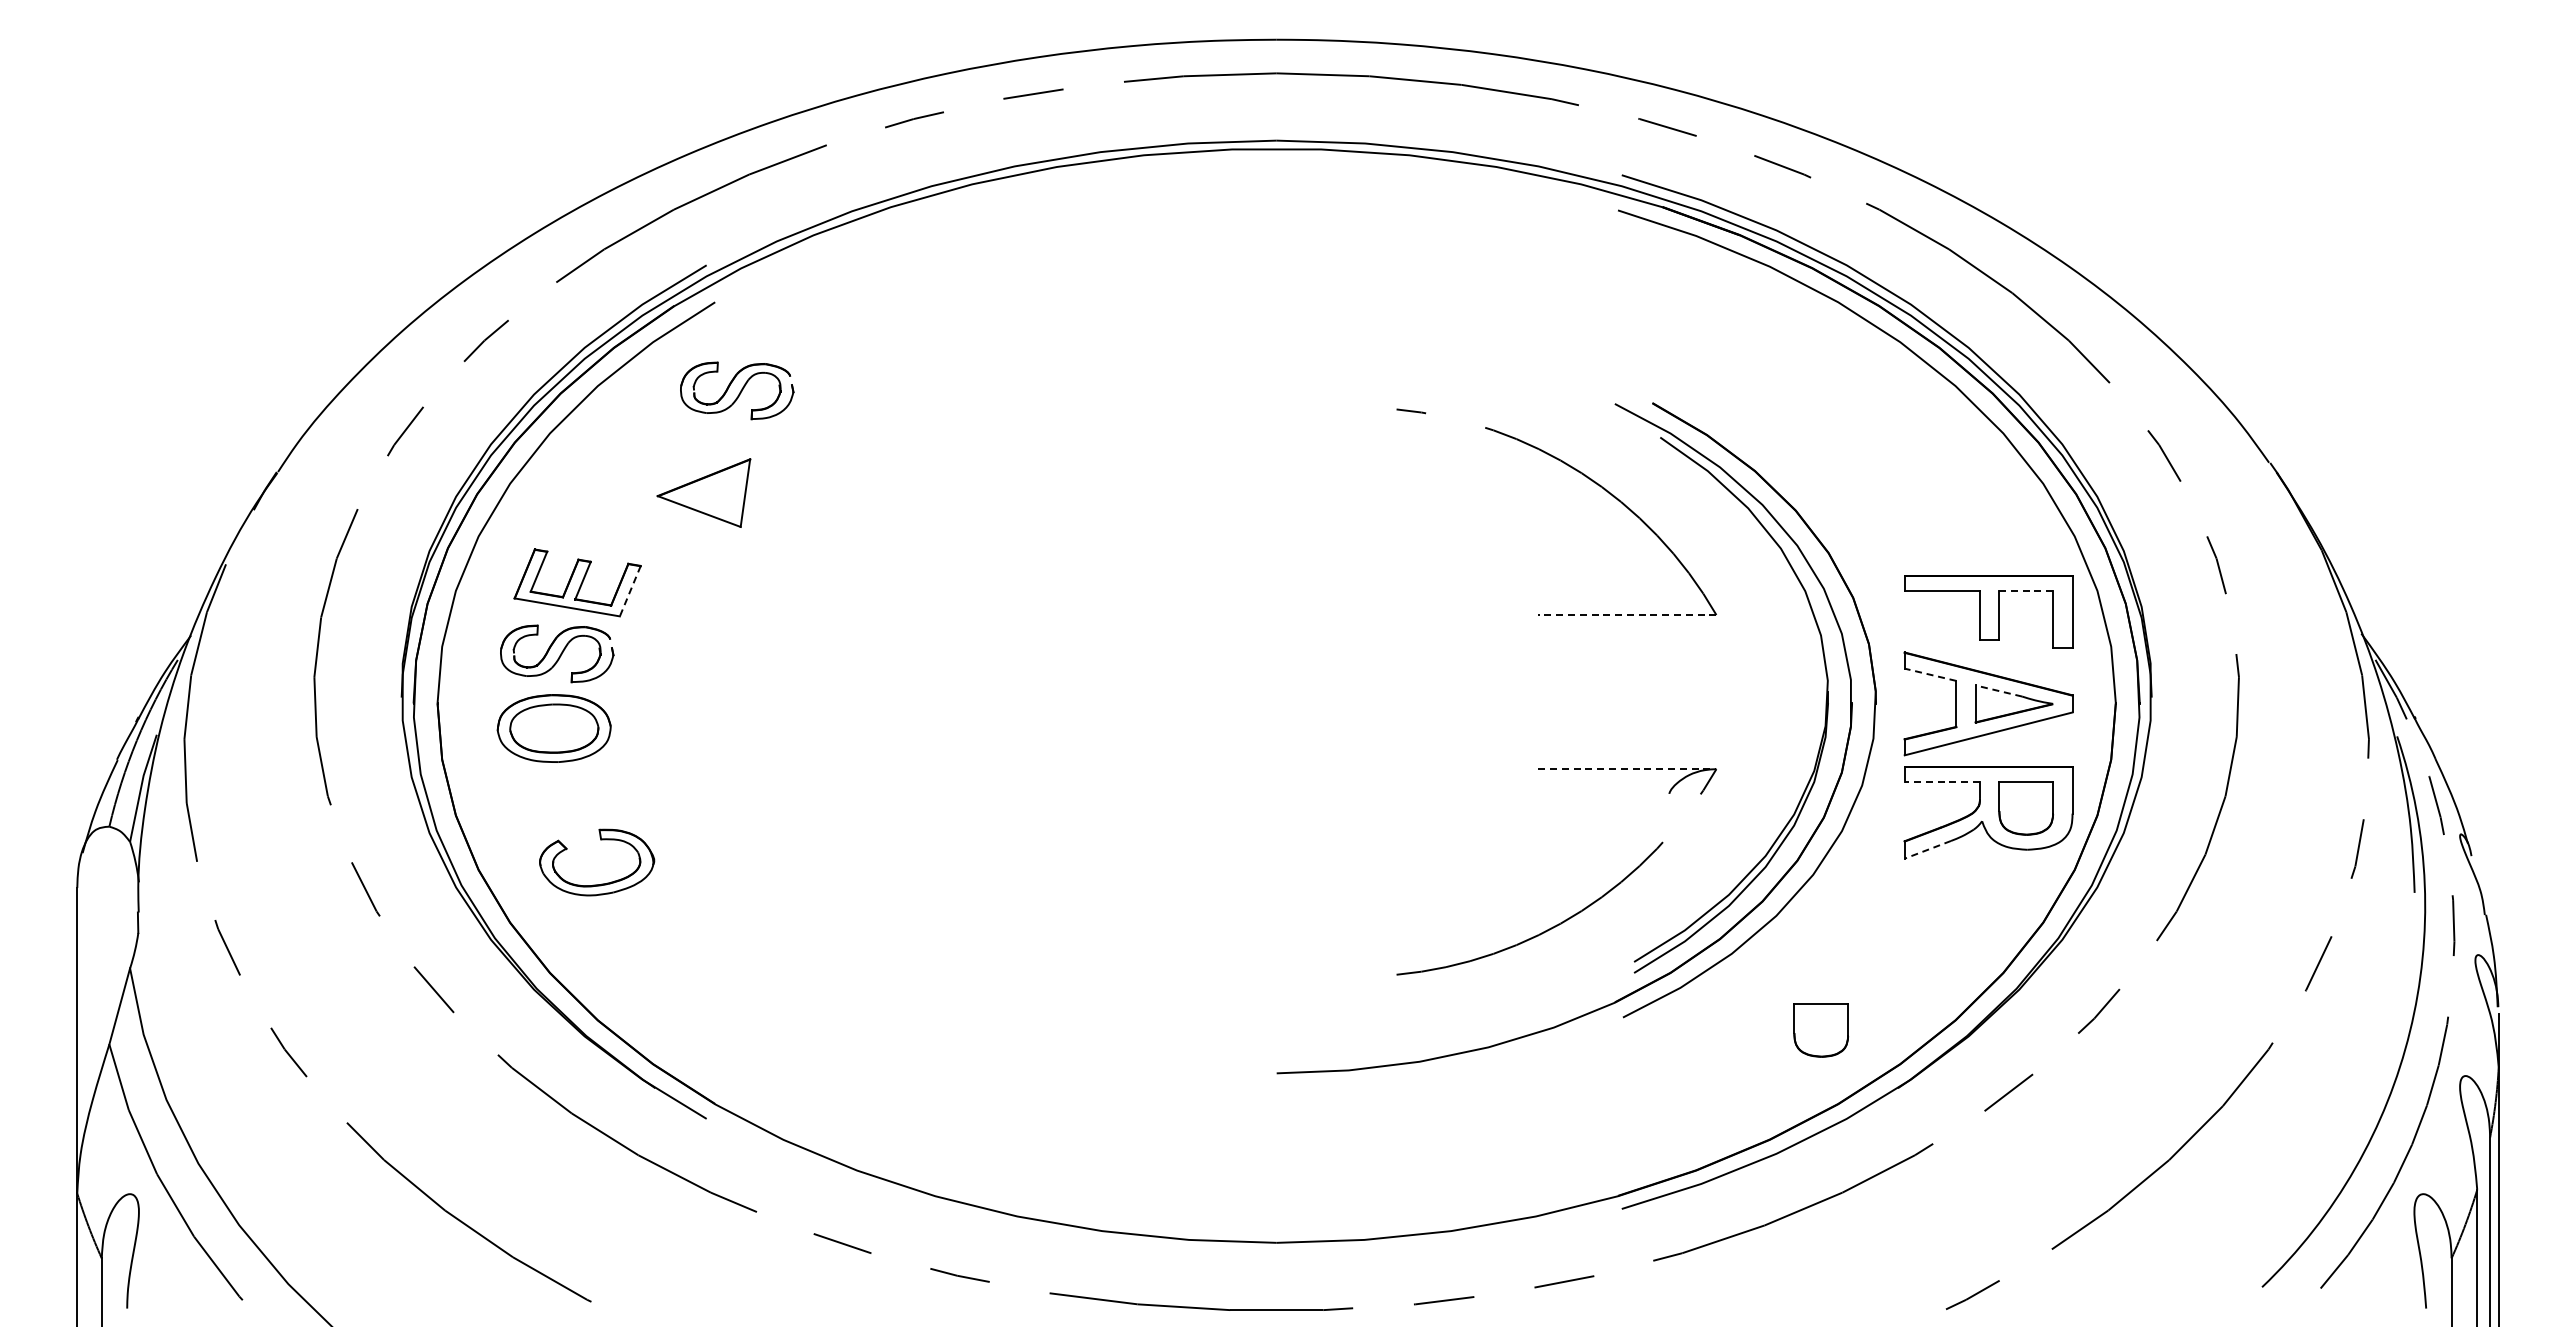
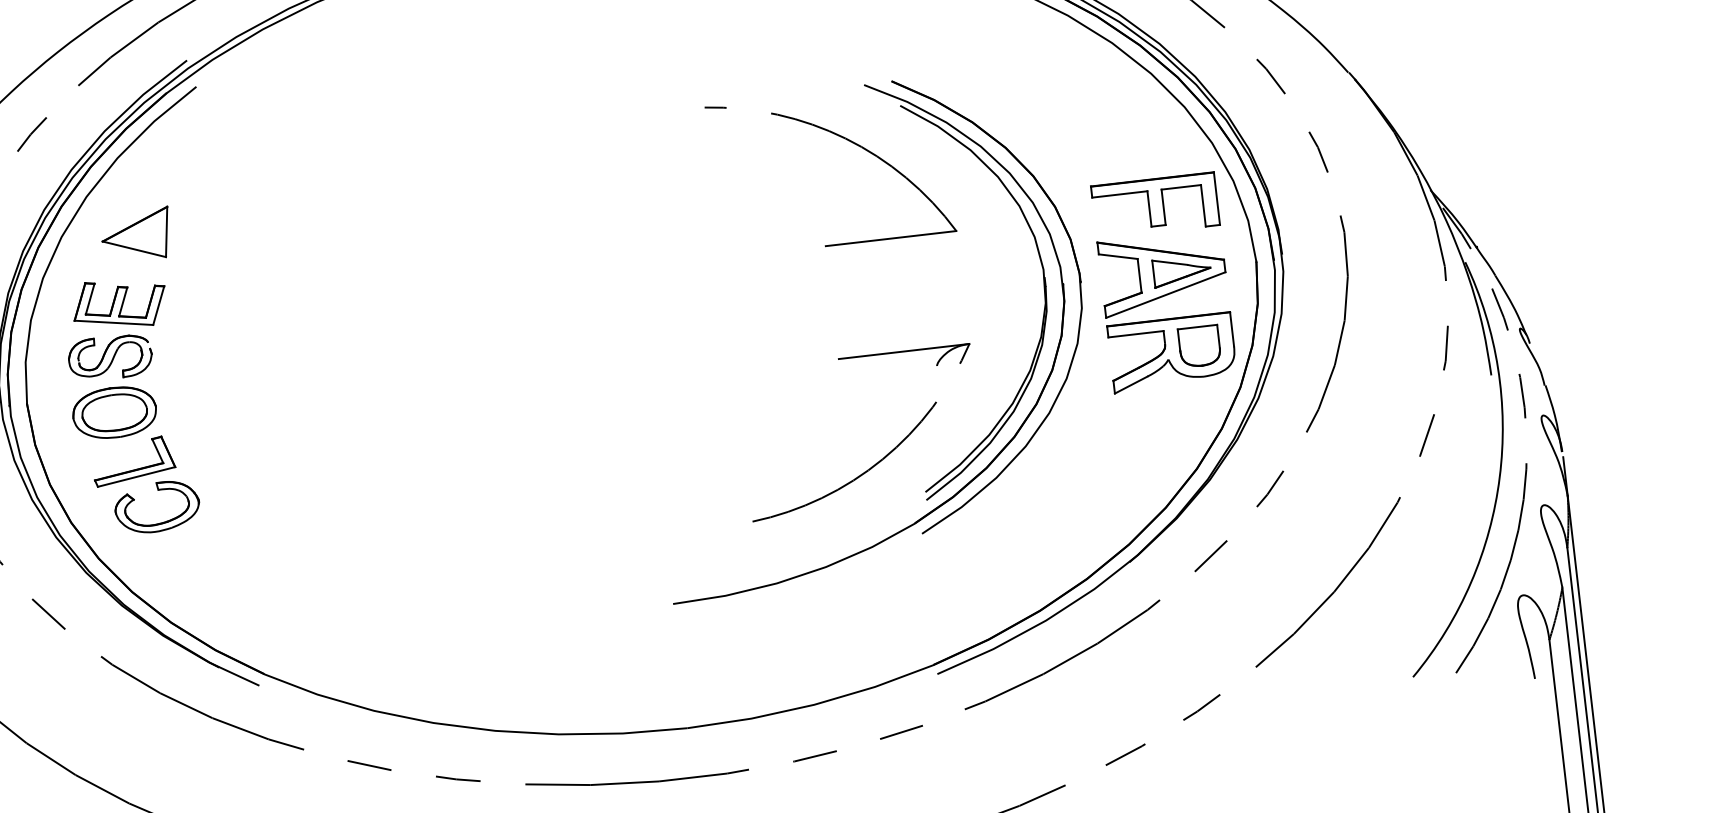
part: (737, 390) -> (220, 149), removed
part: (703, 492) -> (135, 235), moved
line: (630, 591) -> (158, 305), dashed -> solid
line: (2026, 591) -> (1181, 187), dashed -> solid
line: (1626, 615) -> (890, 239), dashed -> solid
line: (1930, 674) -> (1118, 256), dashed -> solid
line: (1998, 691) -> (1169, 263), dashed -> solid
line: (1627, 769) -> (904, 351), dashed -> solid
line: (1942, 782) -> (1136, 334), dashed -> solid
part: (575, 807) -> (136, 468), added
line: (1927, 849) -> (1130, 384), dashed -> solid
part: (1820, 1030) -> (1067, 526), removed

